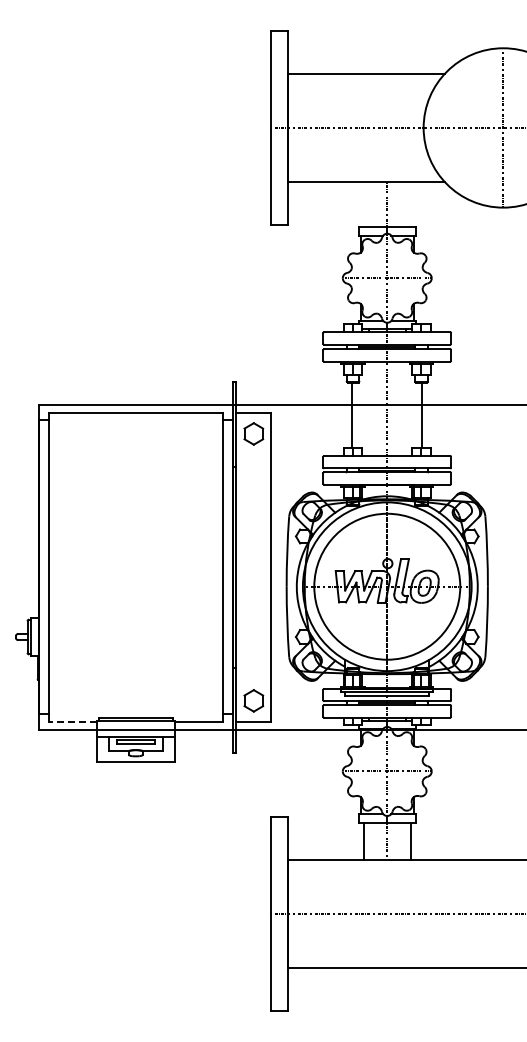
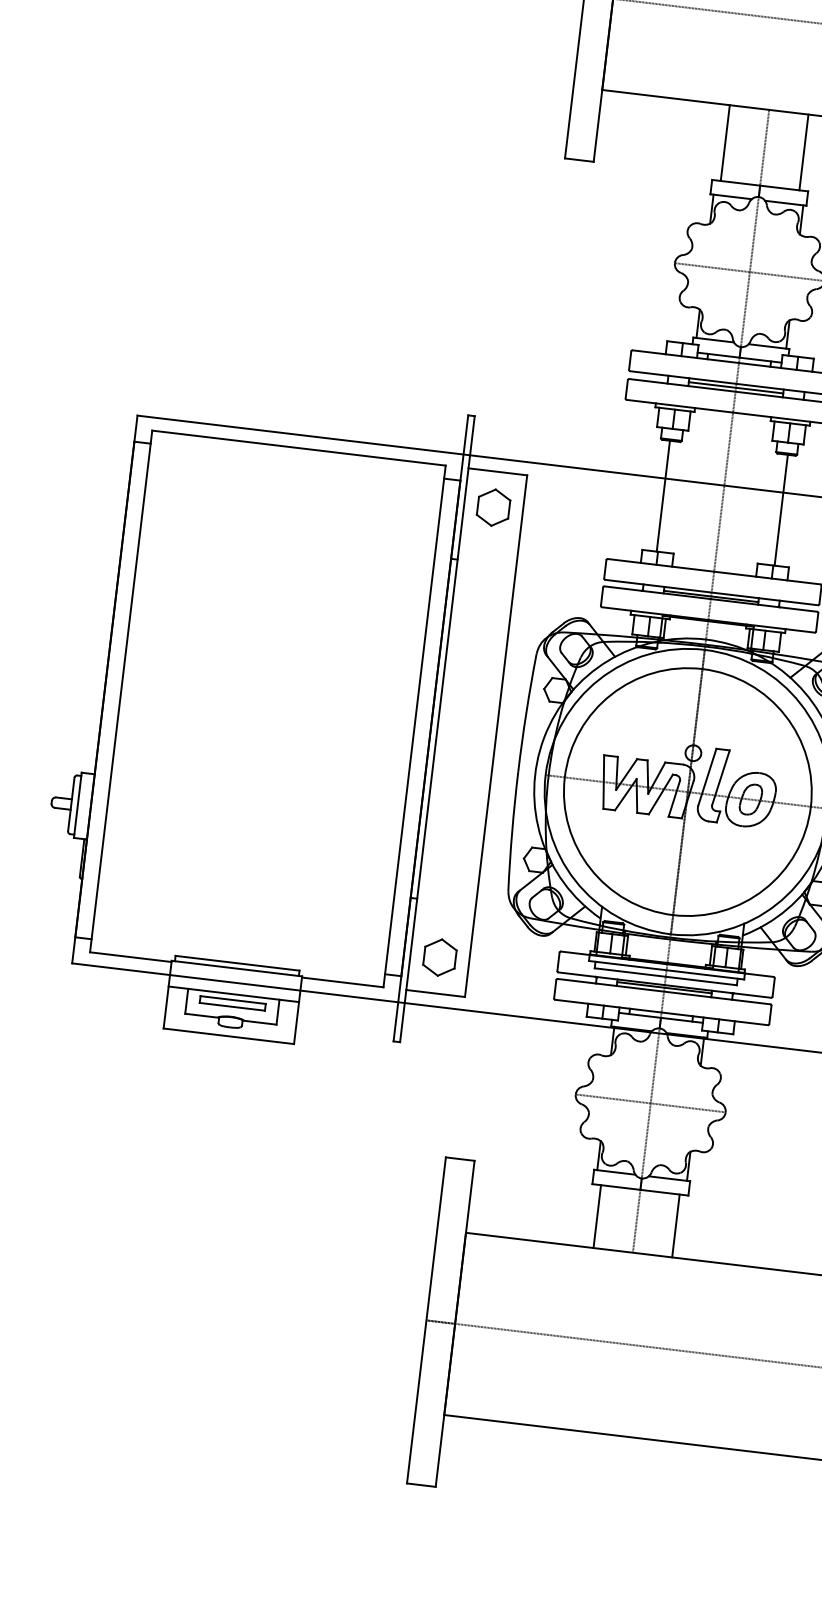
line: (363, 204) -> (724, 142), added
line: (410, 204) -> (803, 152), added
line: (72, 722) -> (129, 957), dashed -> solid

